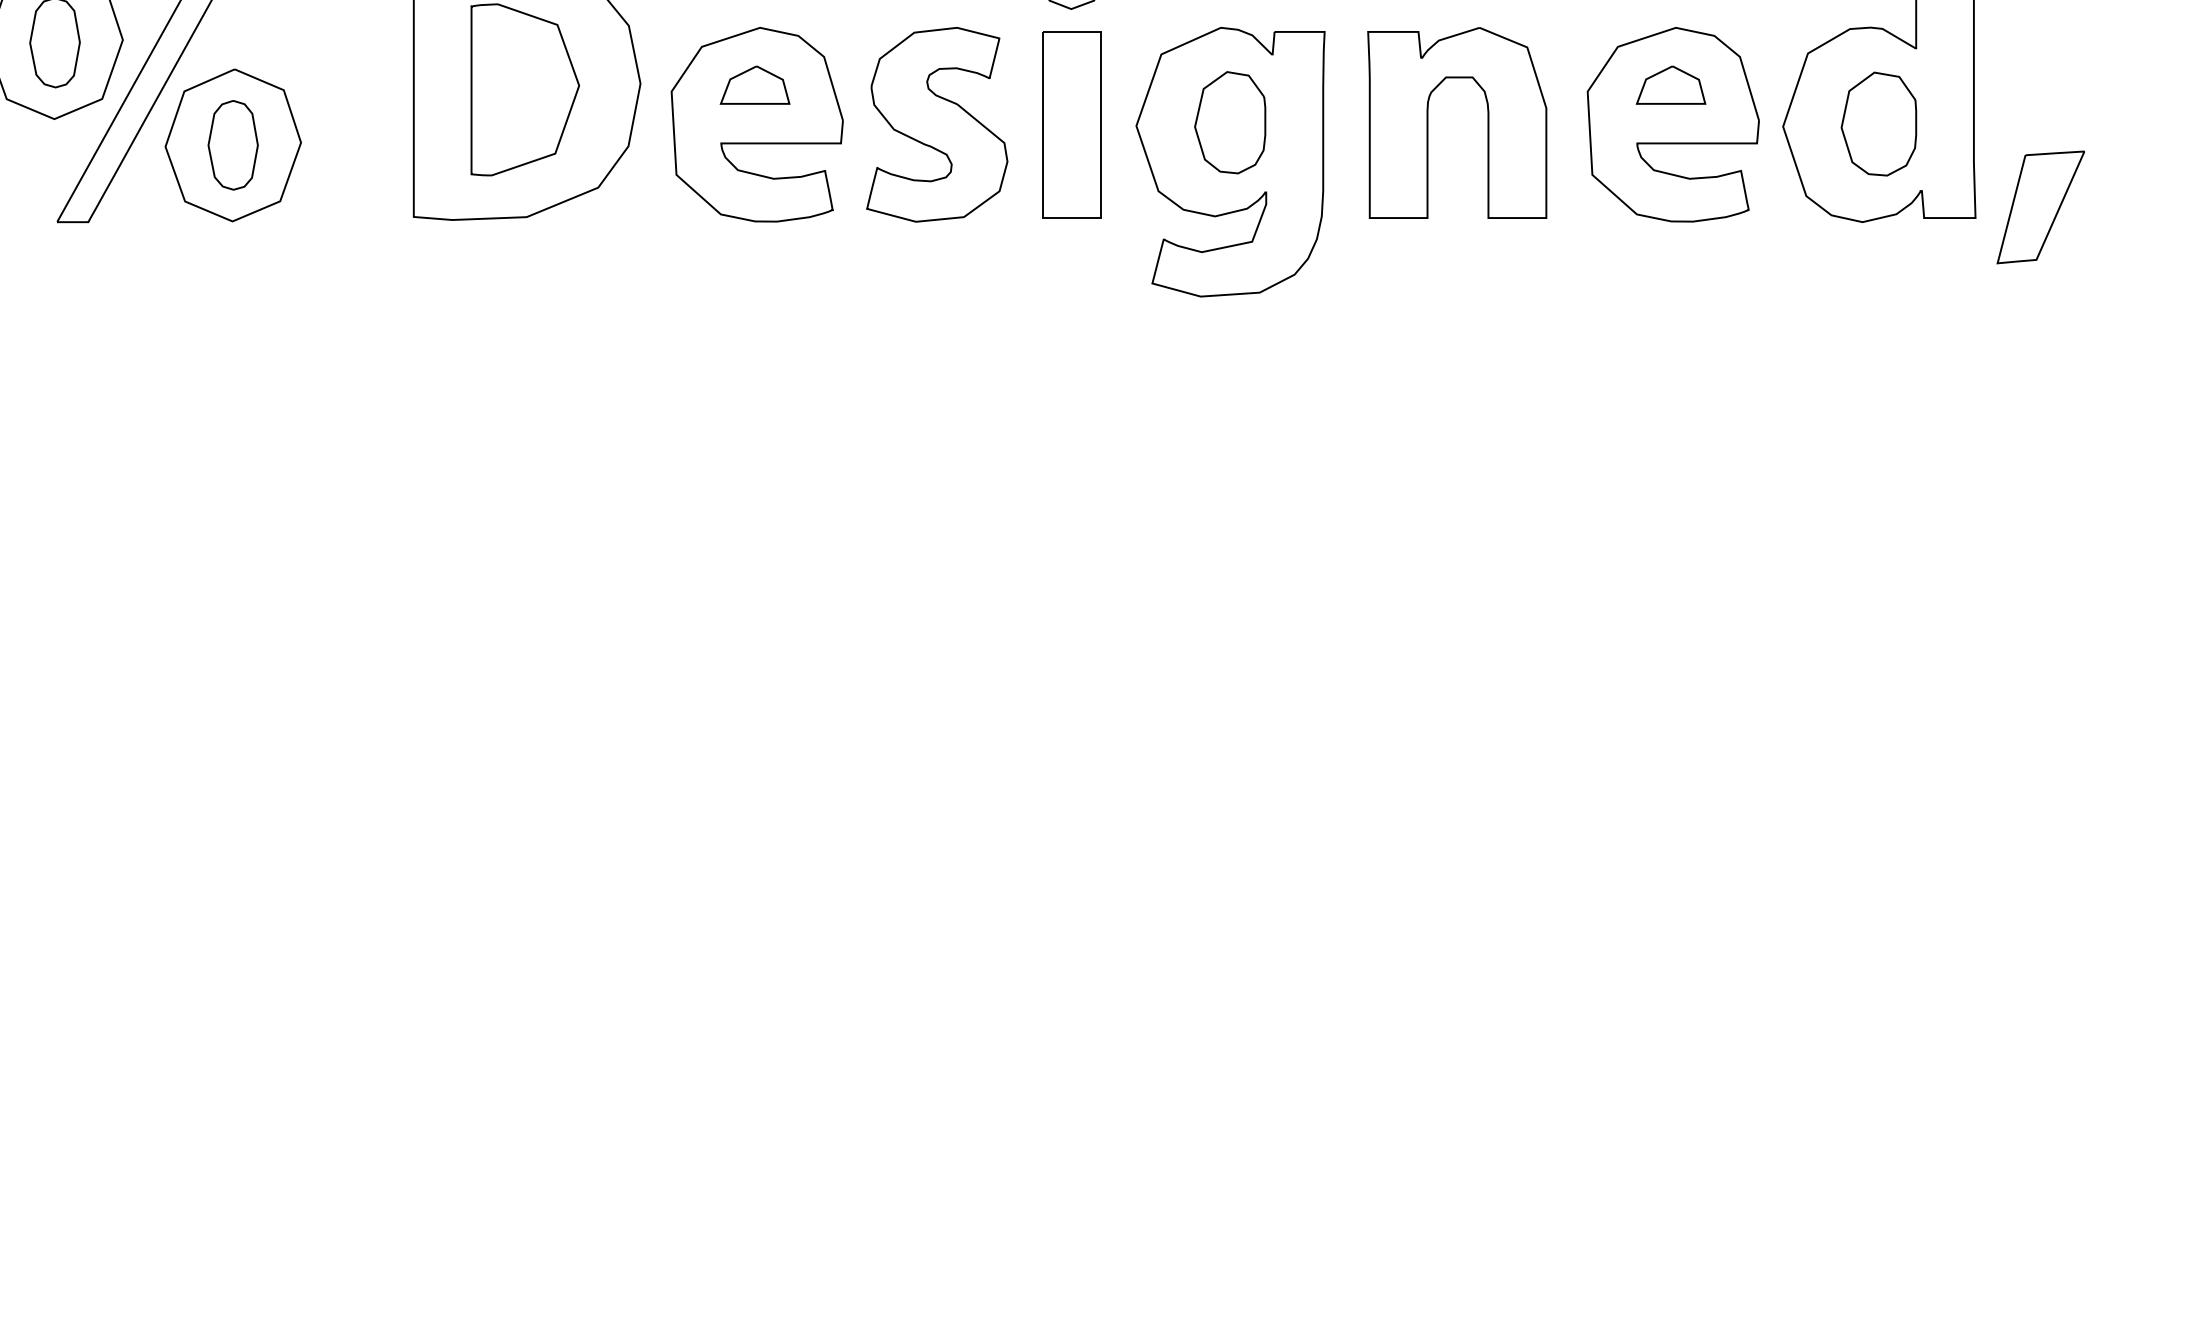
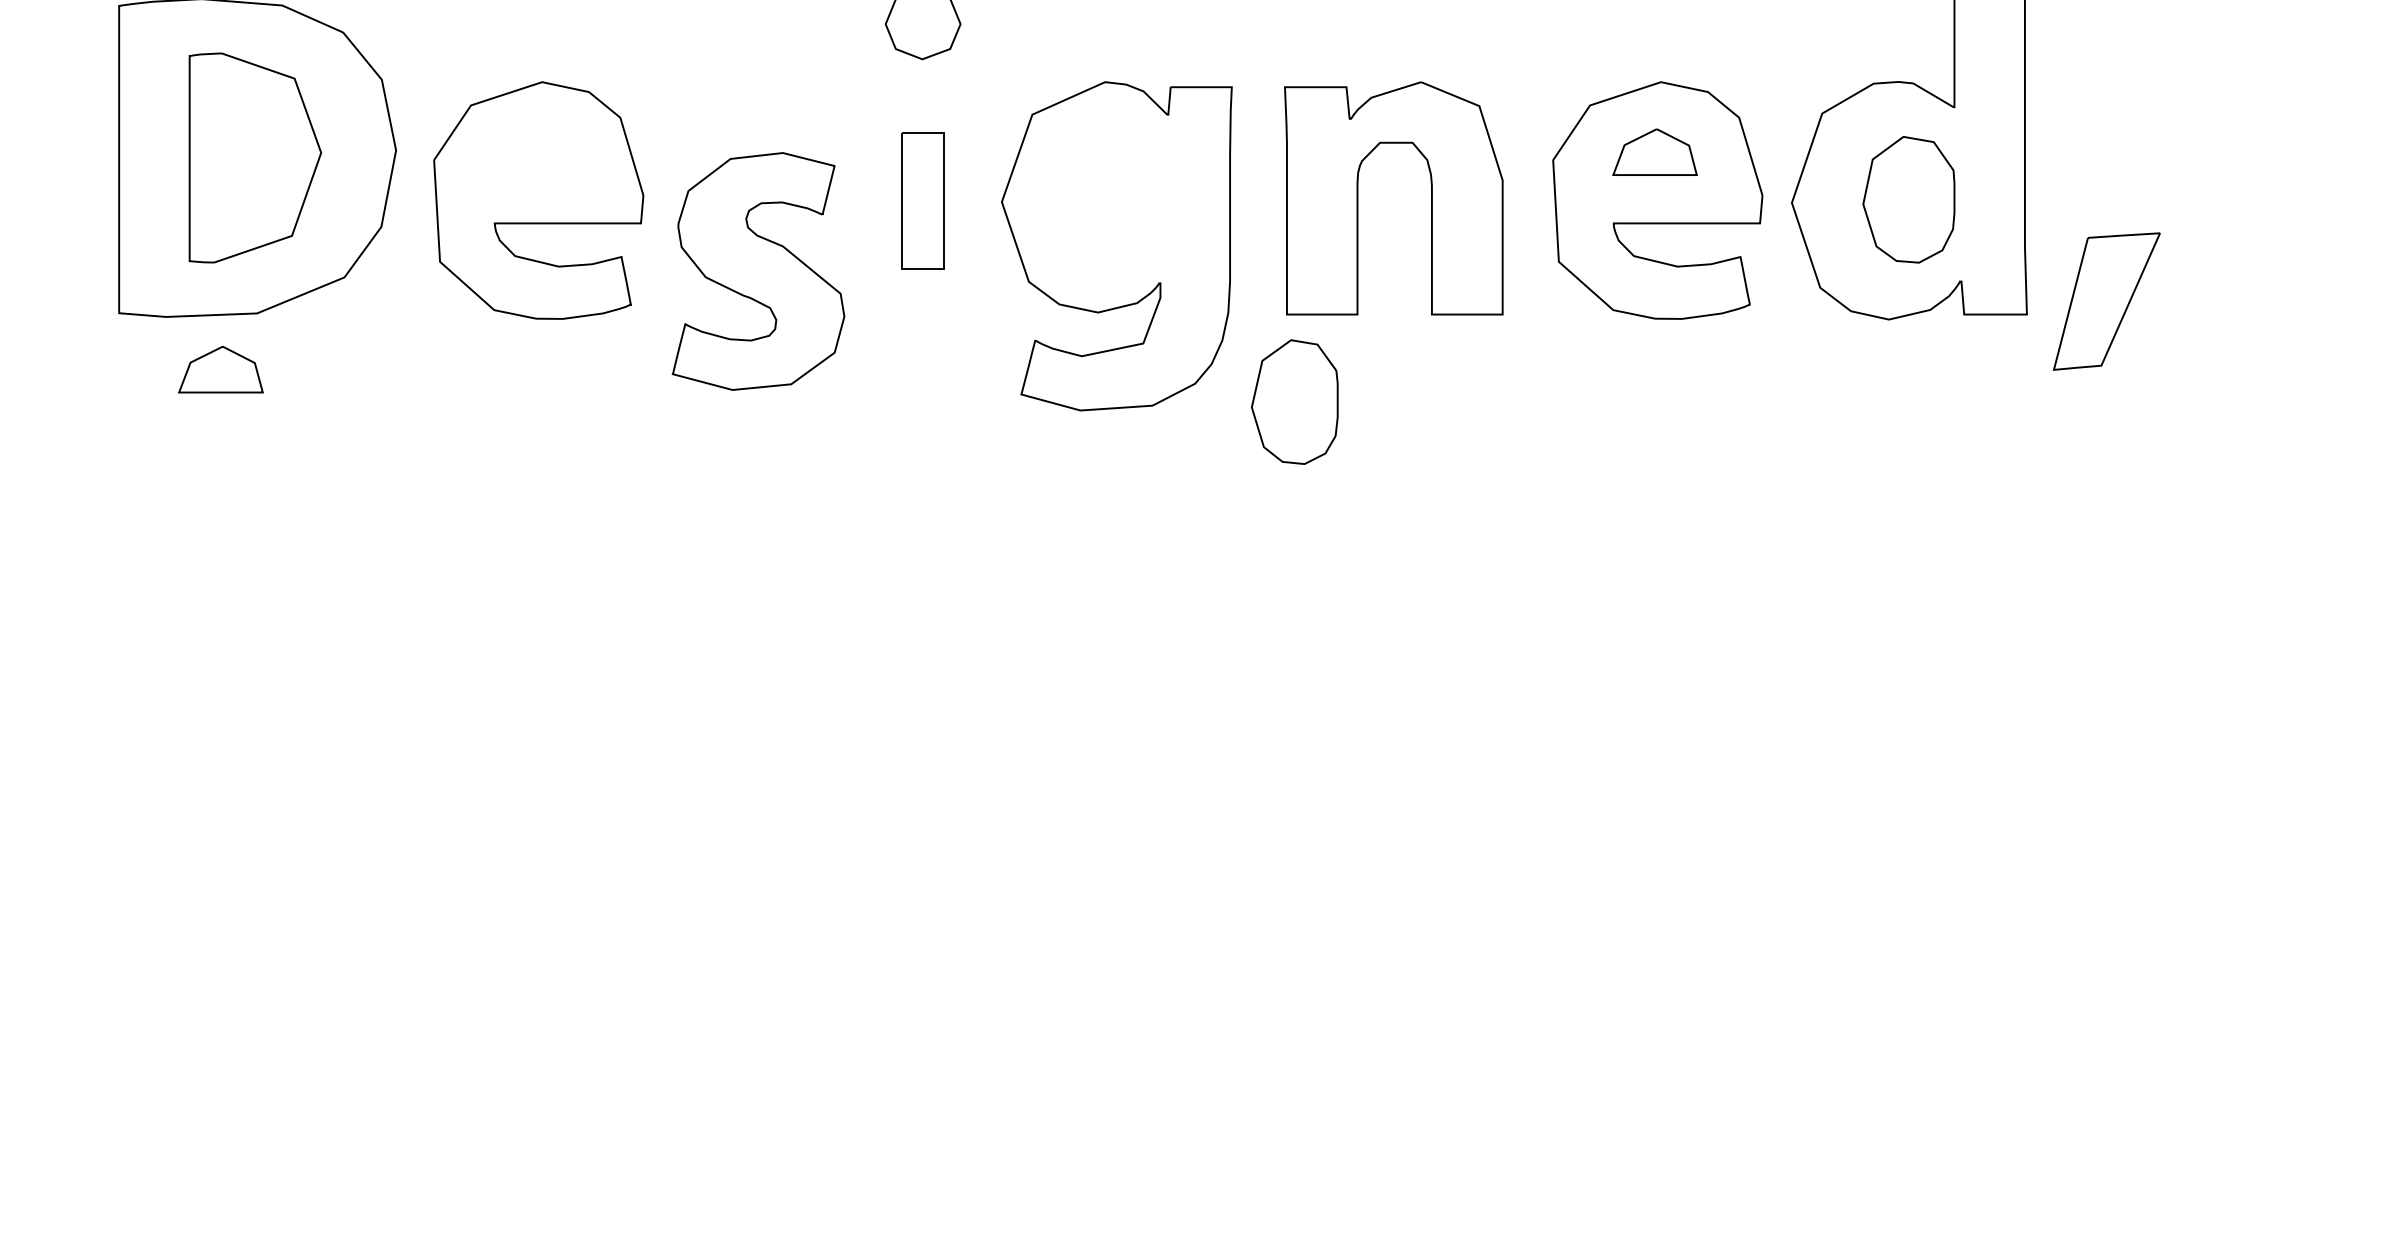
part: (754, 84) -> (220, 368), moved
part: (1230, 122) -> (1295, 401), moved
part: (937, 124) -> (758, 271), moved
part: (1071, 124) -> (922, 200), size x0.6

